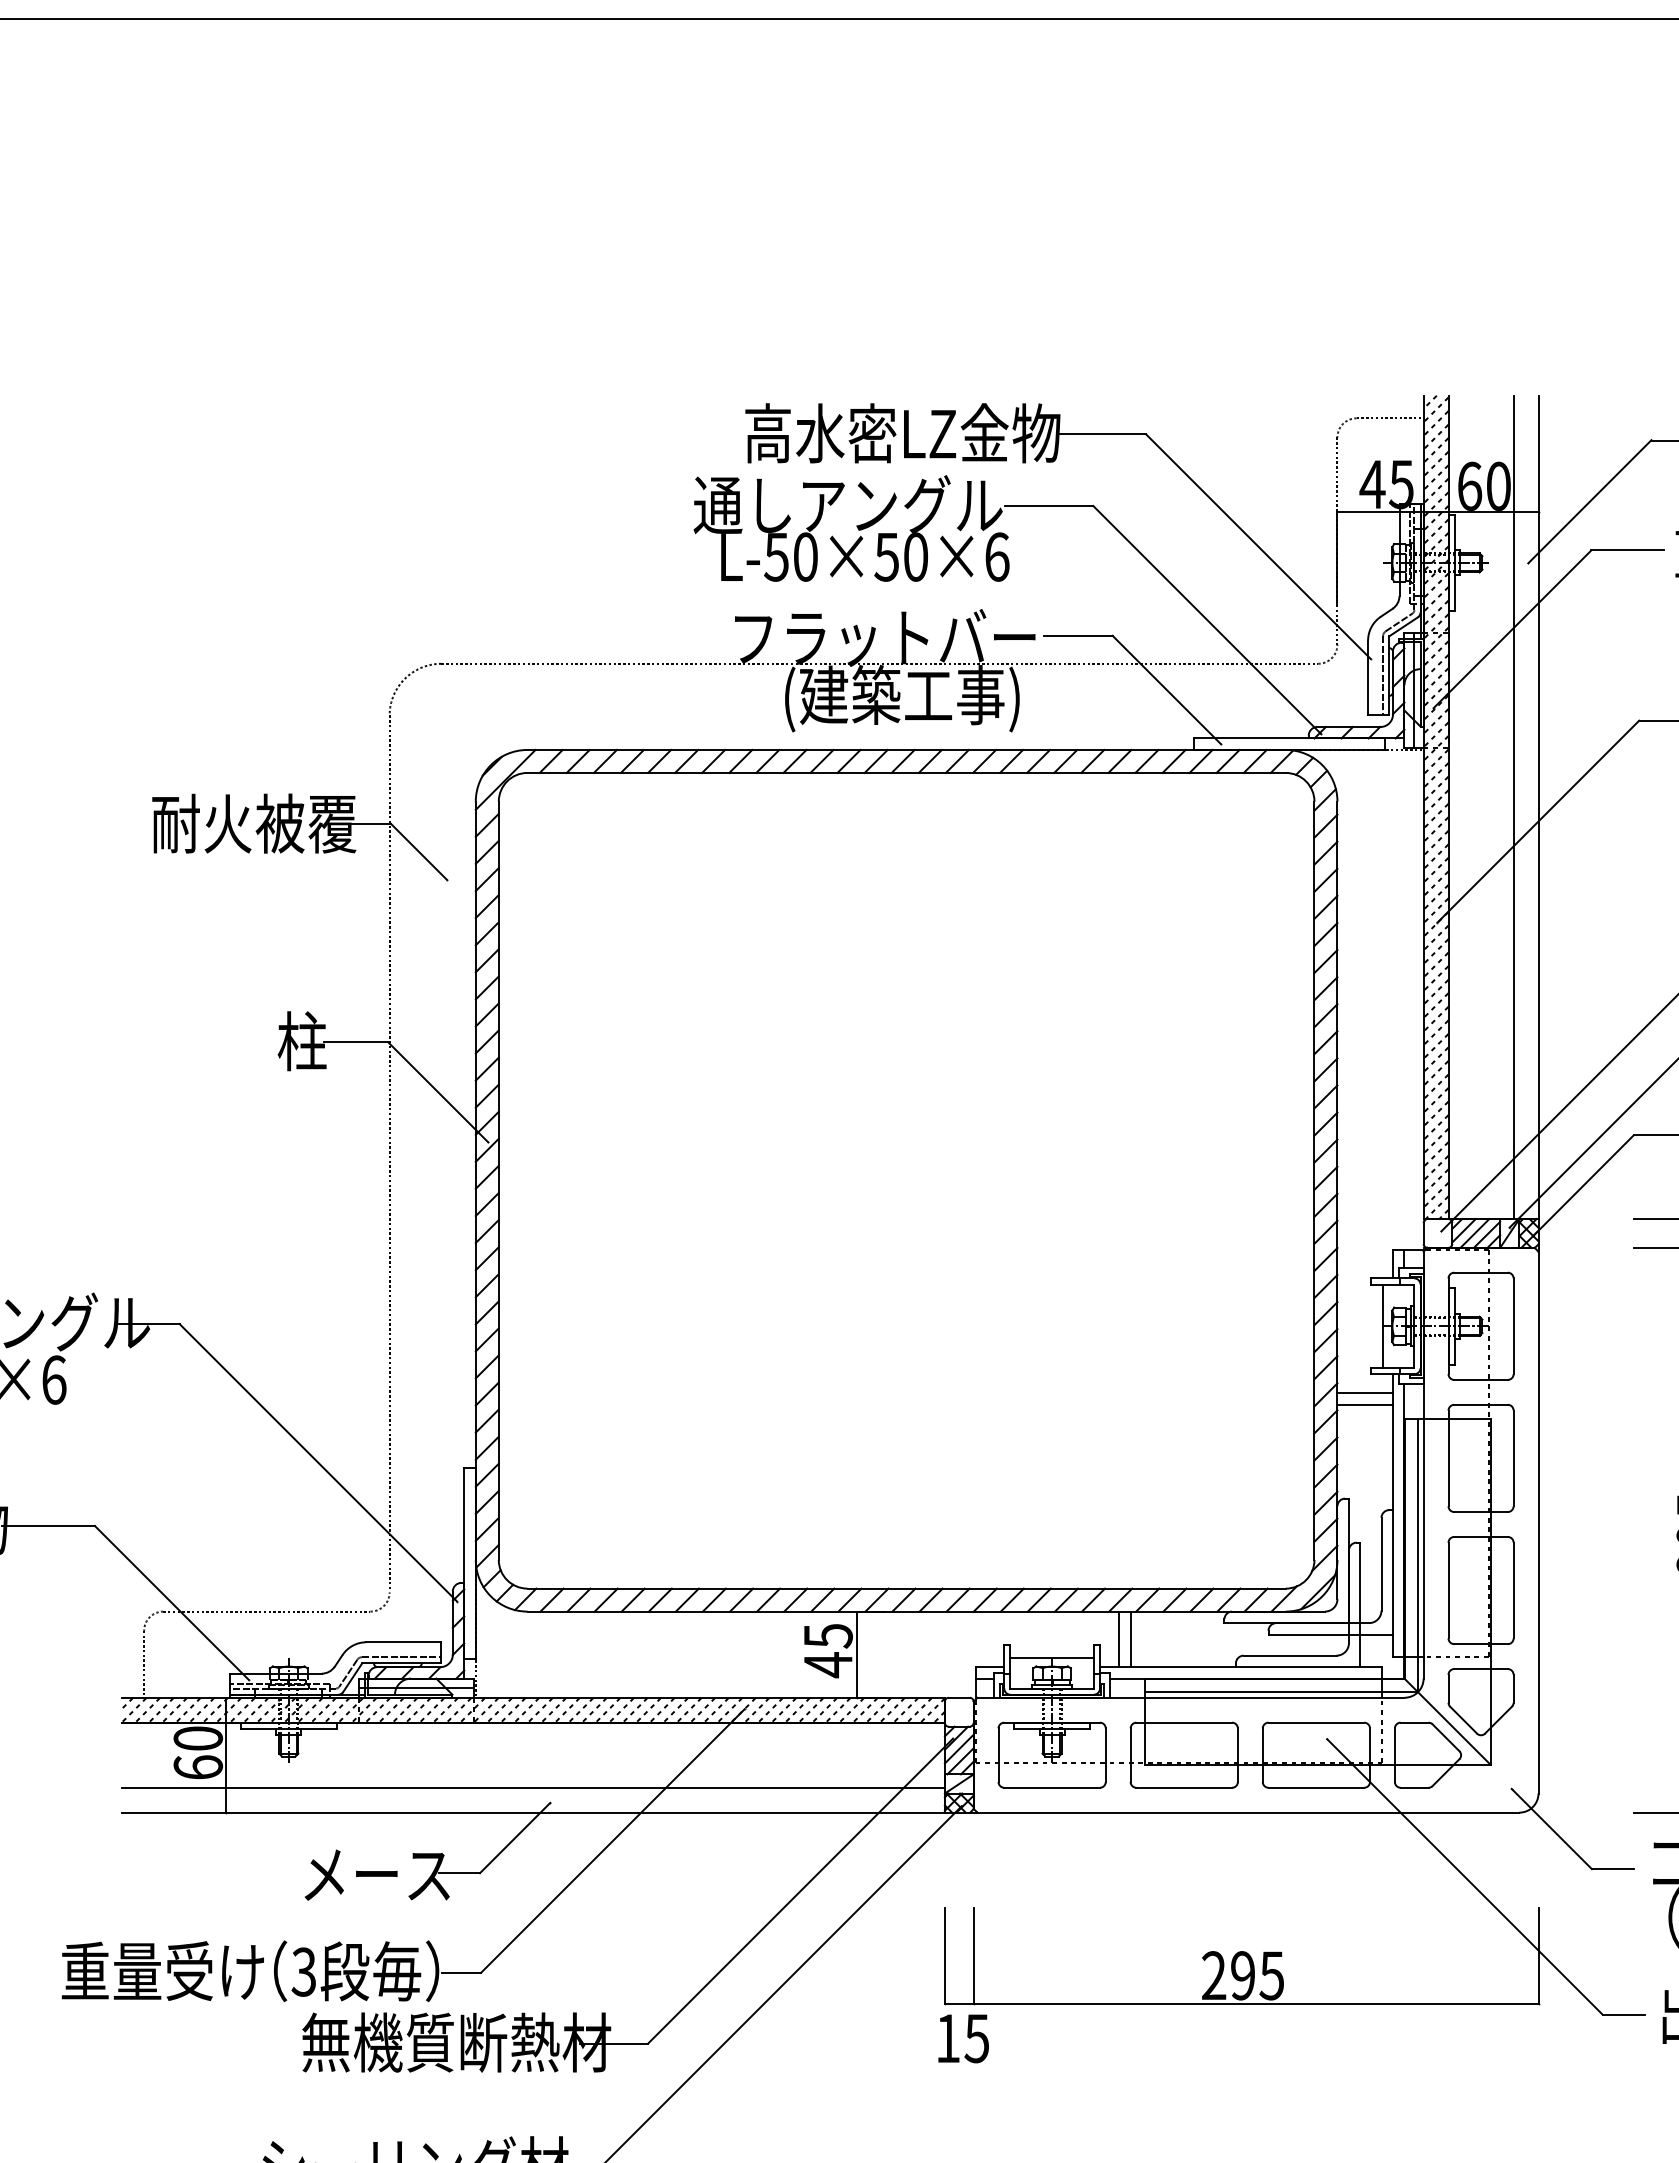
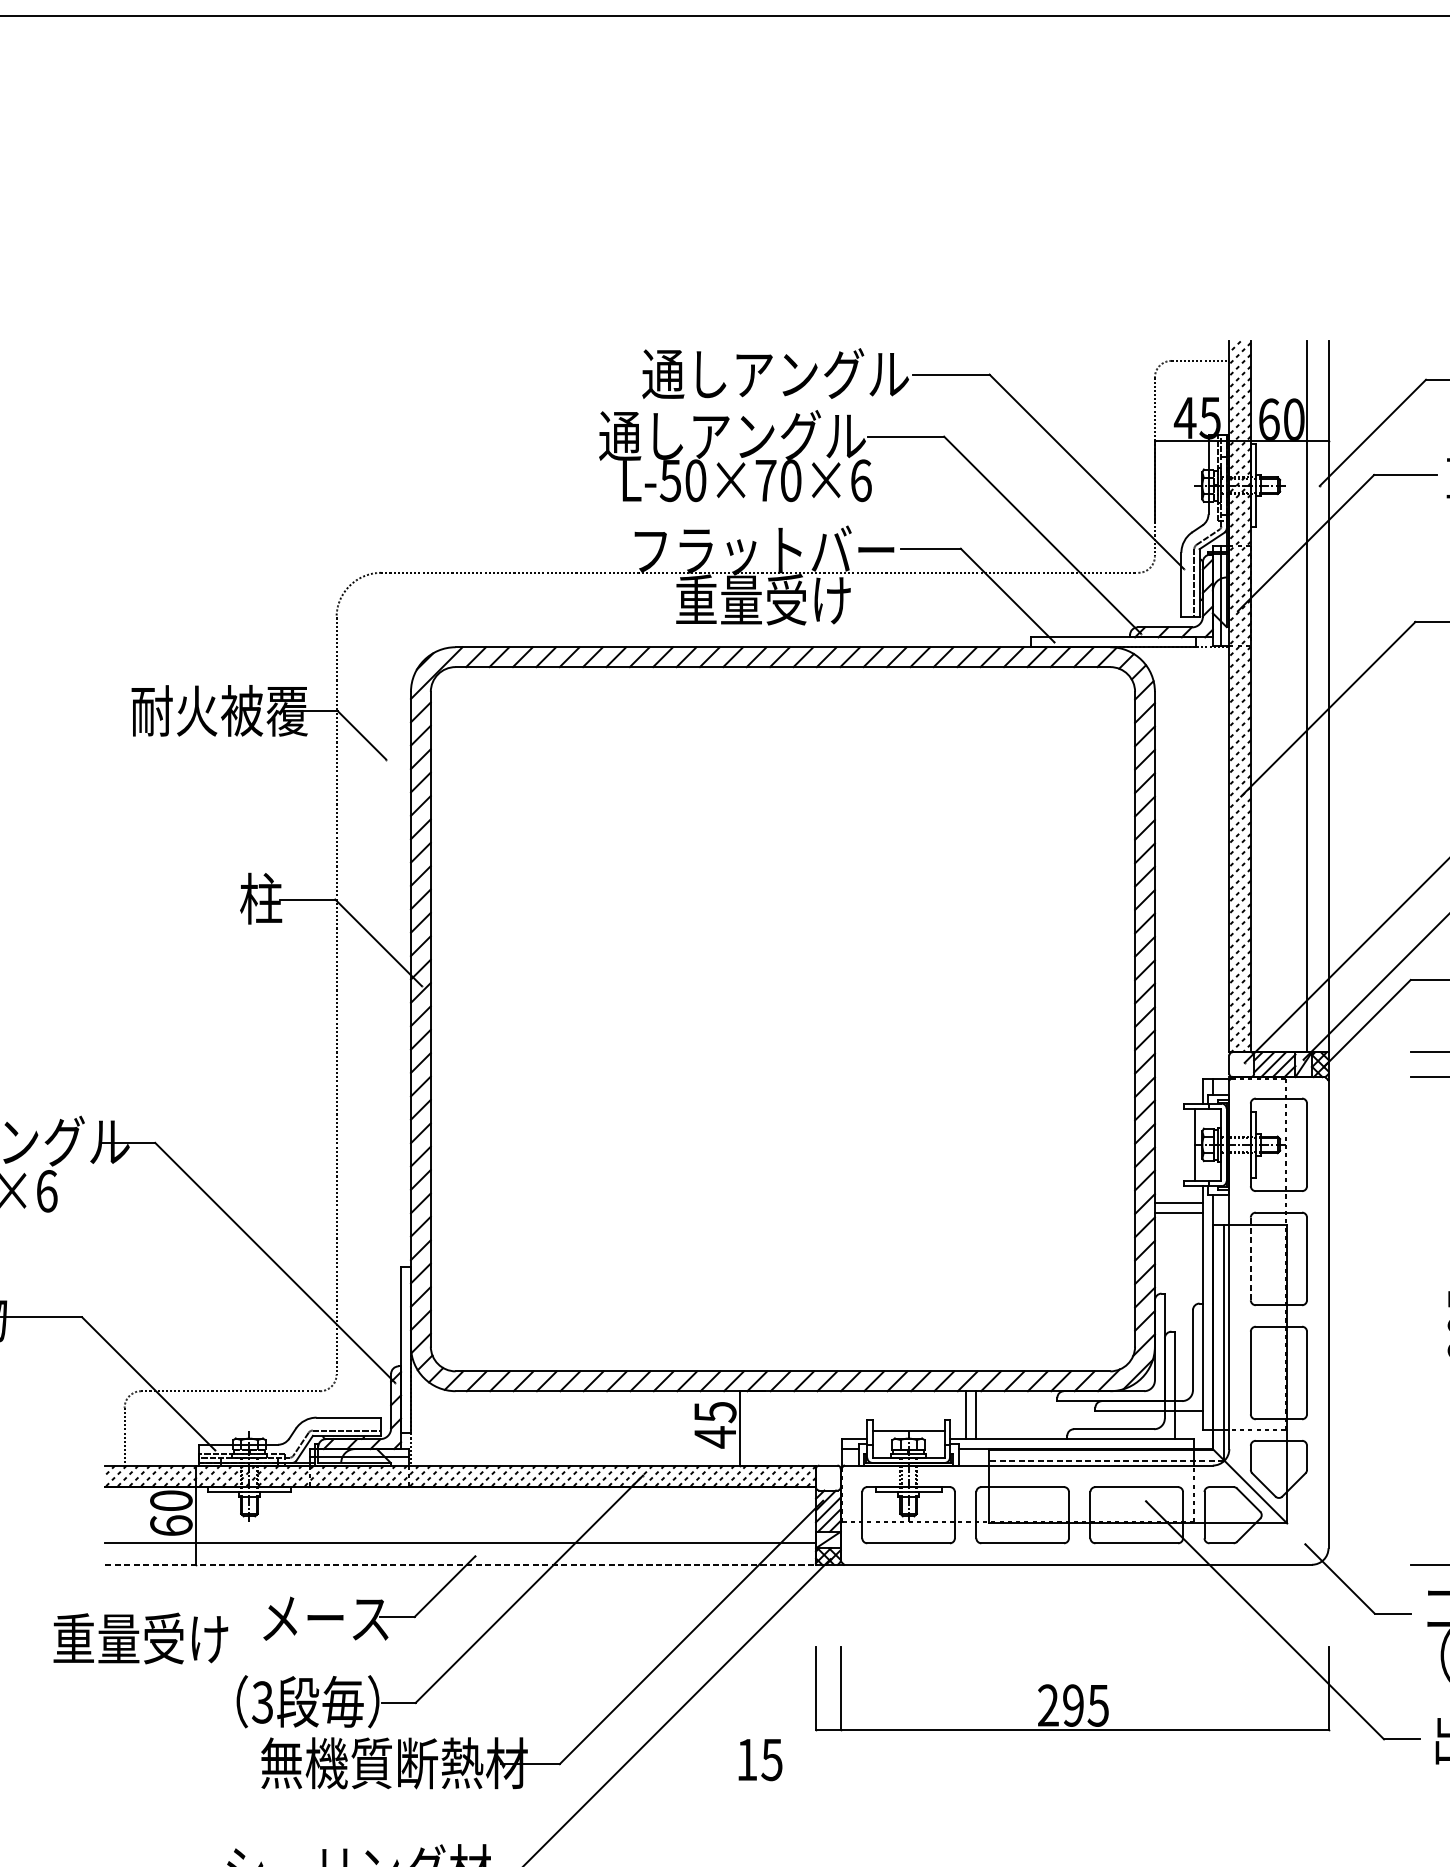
text: (901, 433) -> (778, 374), 高水密LZ金物 -> 通しアングル
text: (886, 557) -> (765, 481), L-50×50×6 -> L-50×70×6
text: (901, 698) -> (778, 602), (建築工事) -> 重量受け
line: (1448, 1458) -> (1250, 1259), solid -> dashed
line: (1280, 1692) -> (1105, 1461), solid -> dashed
line: (533, 1812) -> (460, 1564), solid -> dashed
text: (162, 1970) -> (140, 1638), moved
text: (963, 2038) -> (760, 1759), moved

